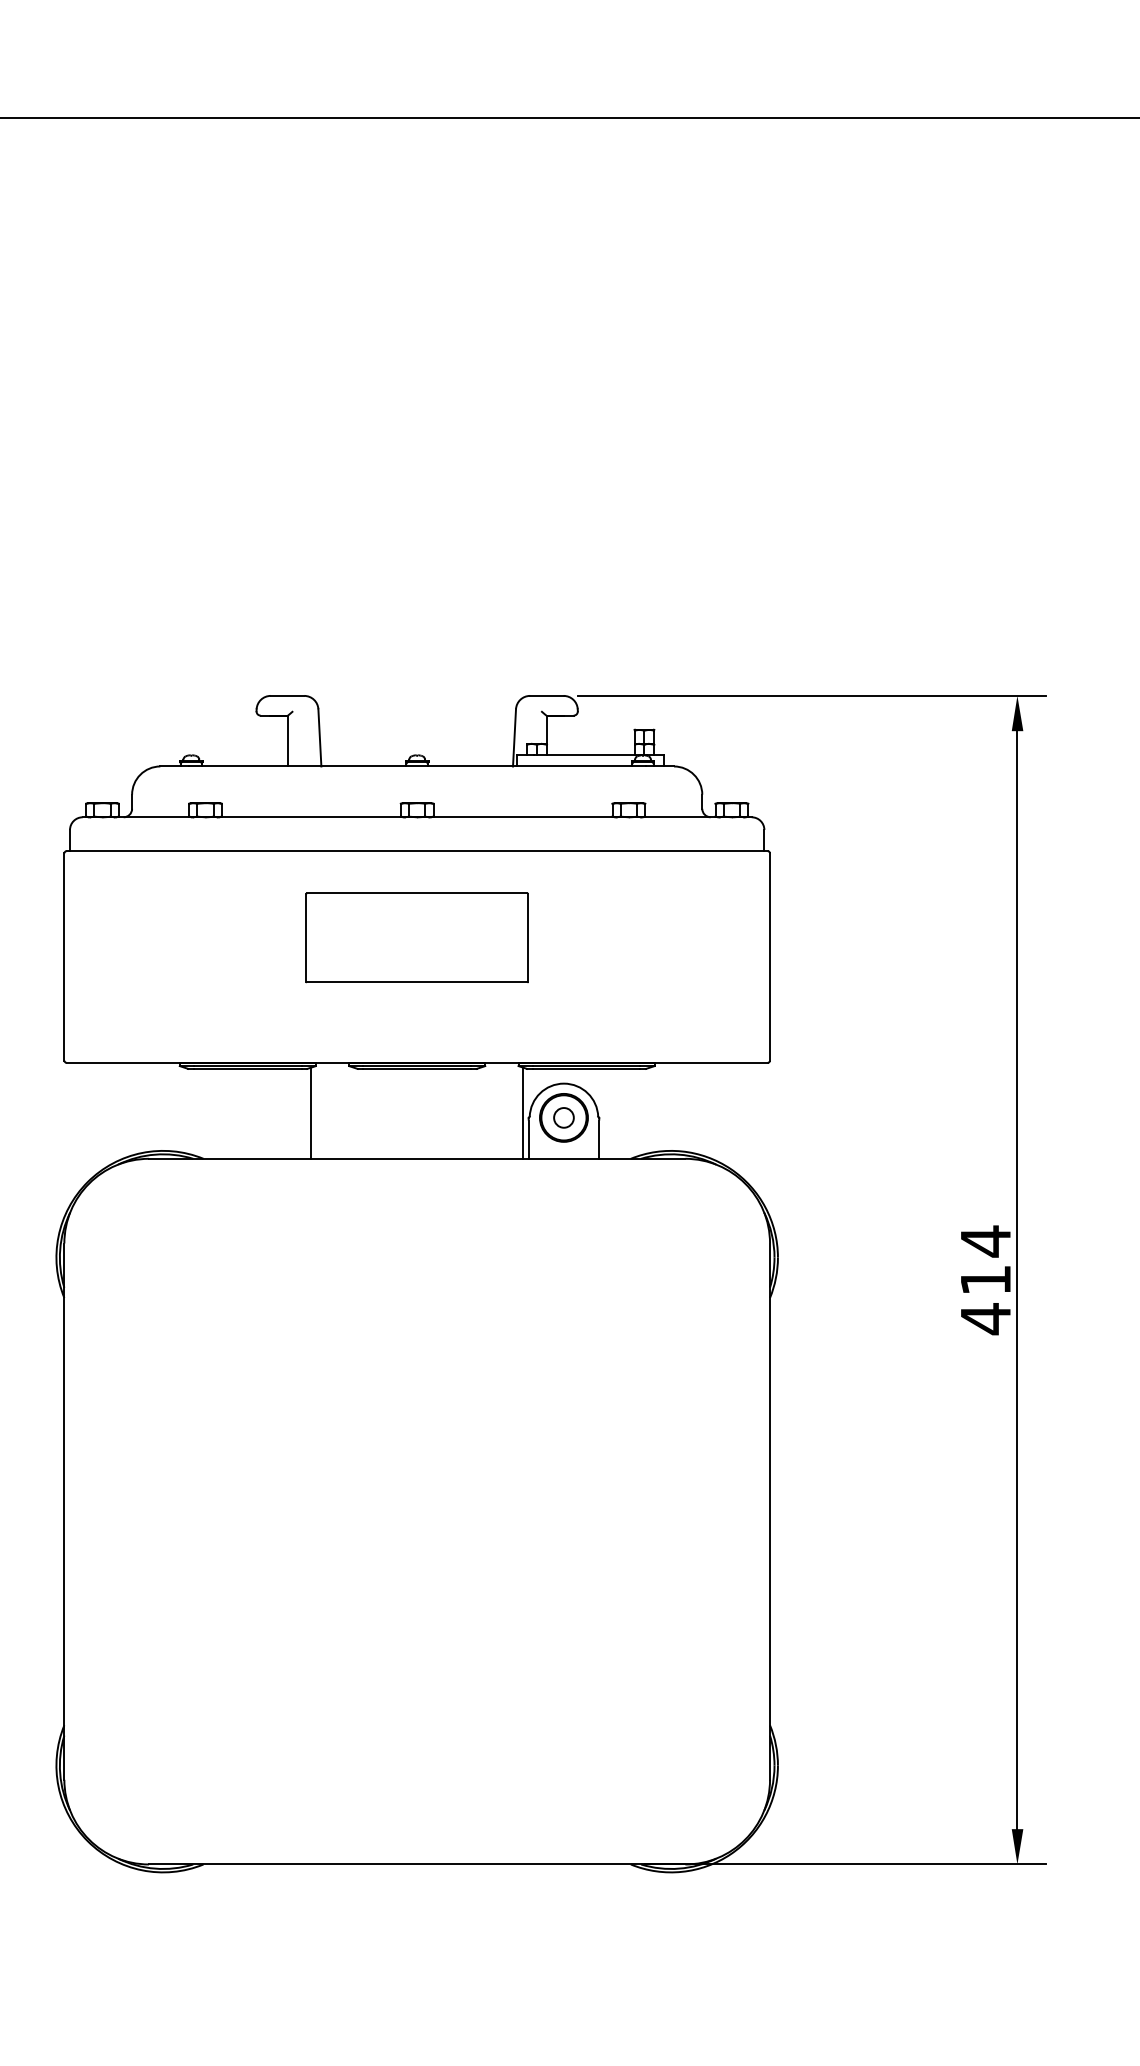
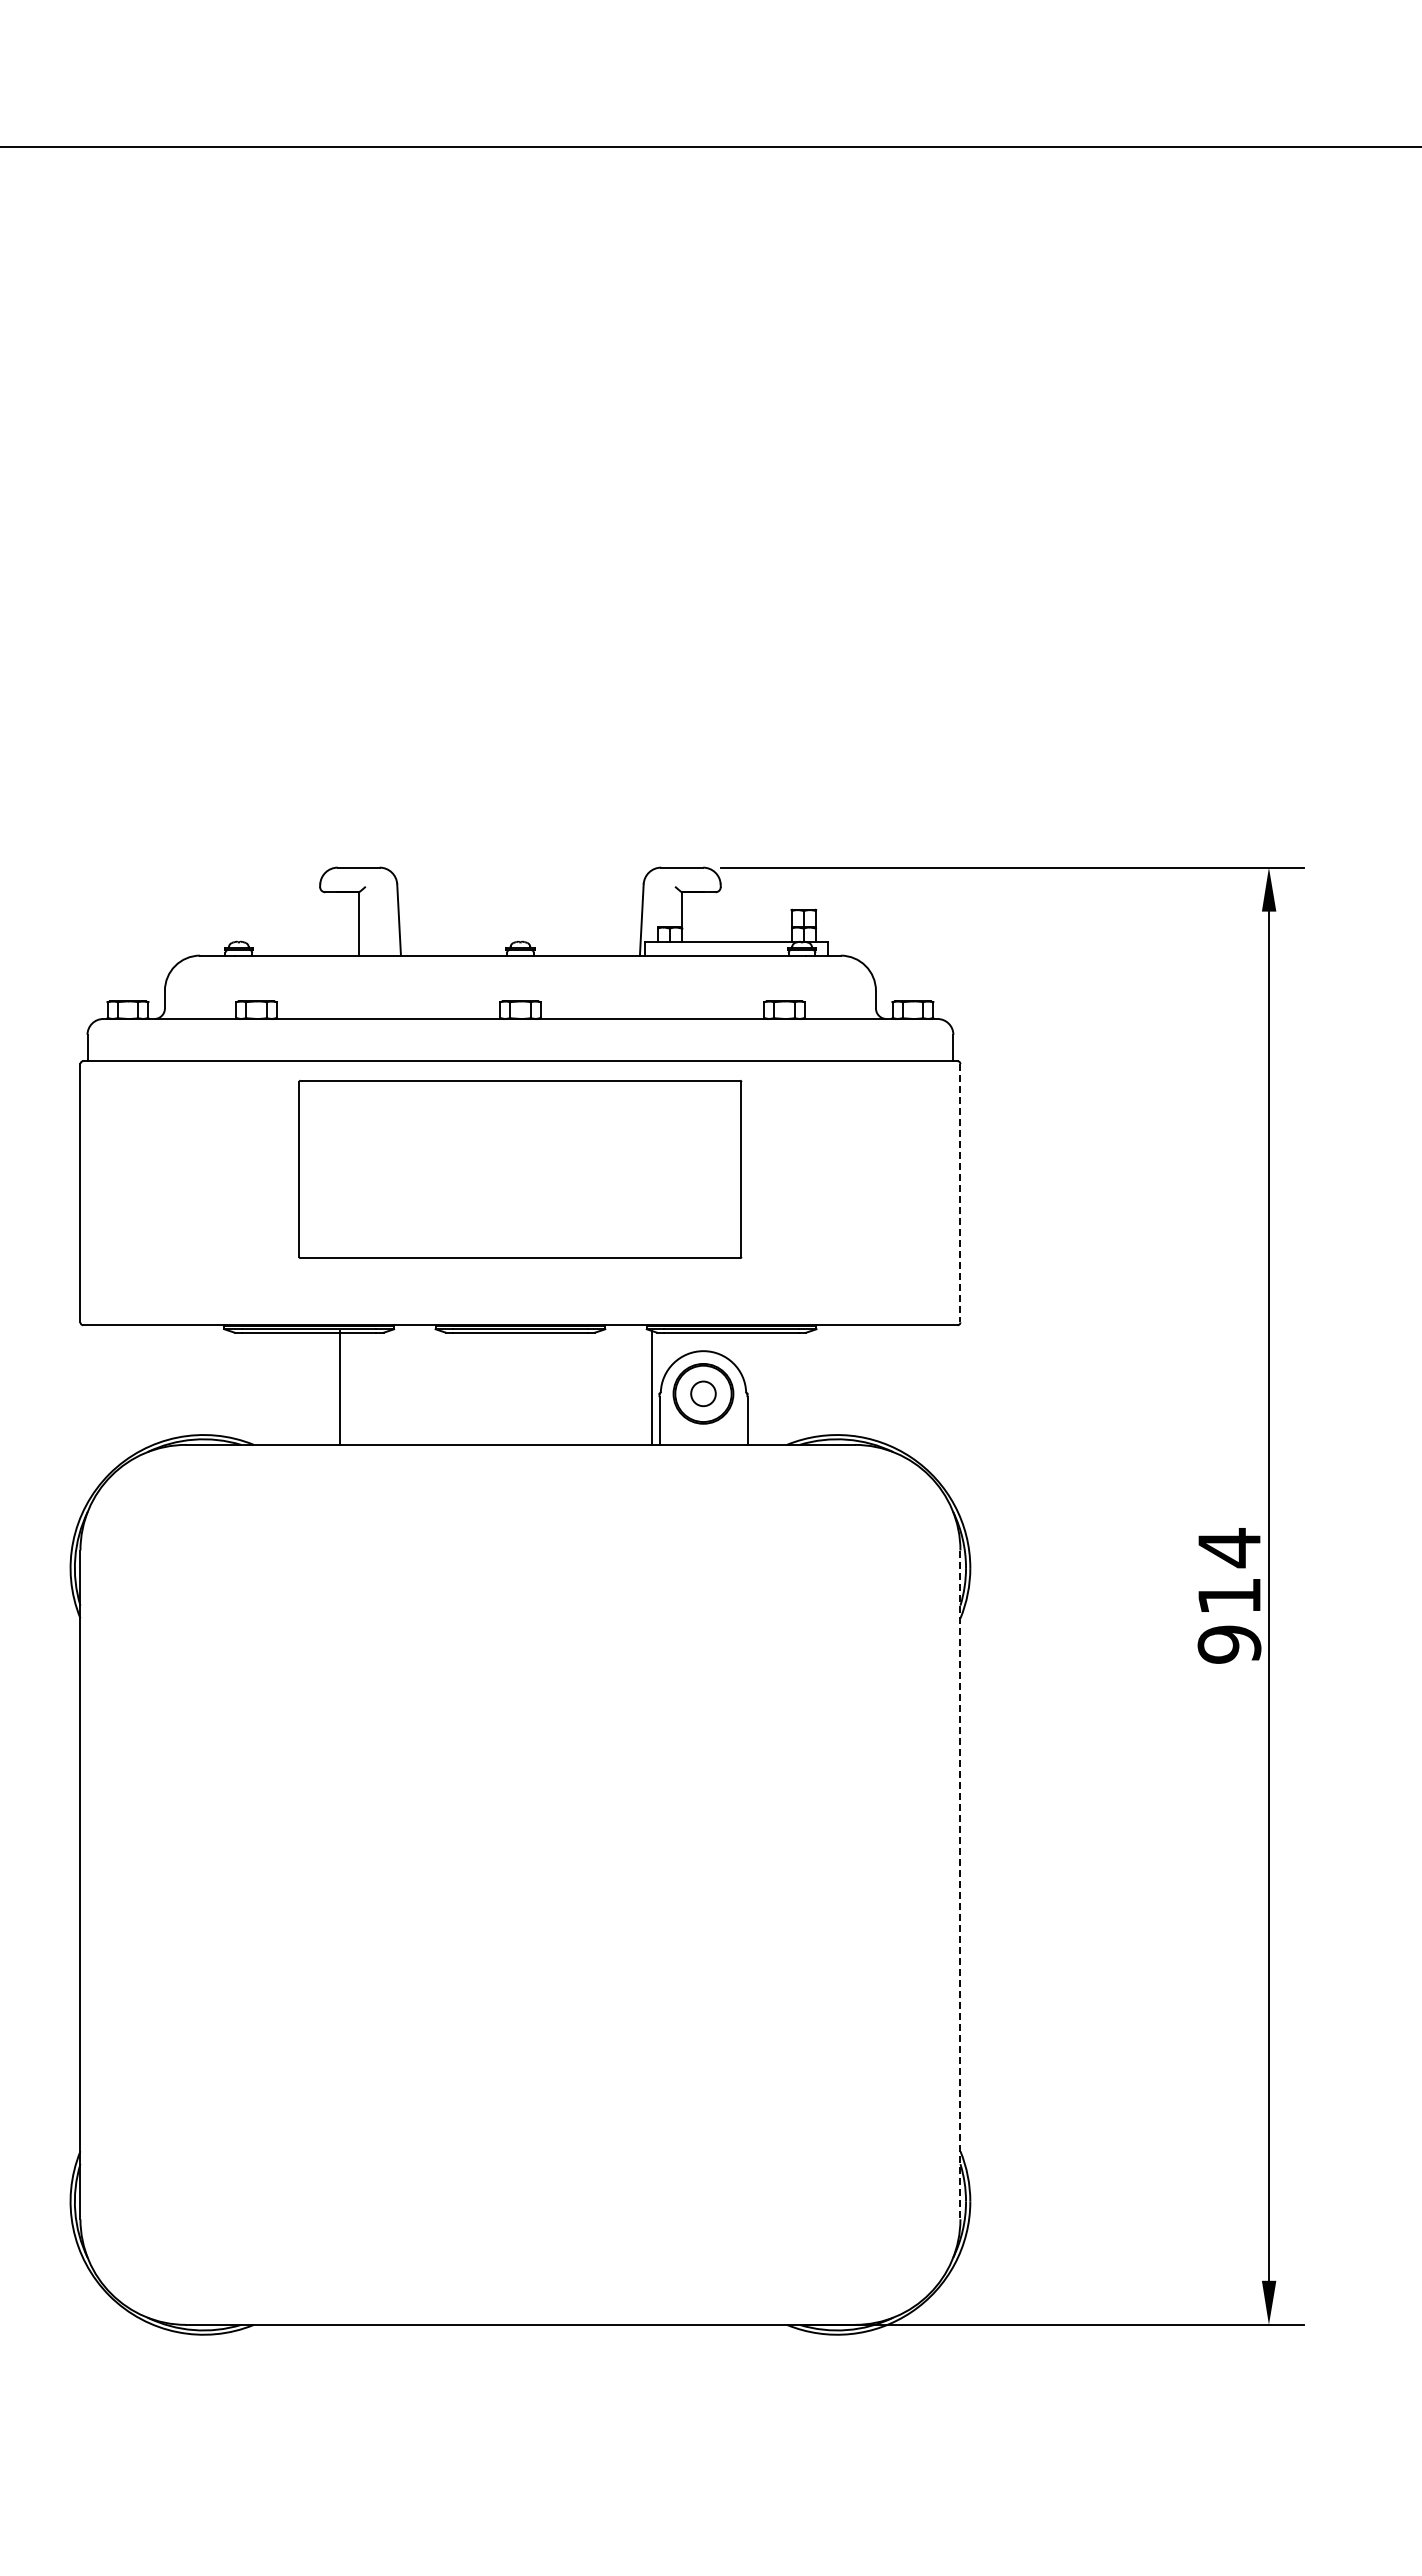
part: (417, 937) -> (520, 1169), size x1.6
line: (770, 957) -> (960, 1193), solid -> dashed
line: (311, 1112) -> (340, 1387), moved
text: (985, 1318) -> (1229, 1644), 414 -> 914
line: (770, 1512) -> (960, 1885), solid -> dashed

